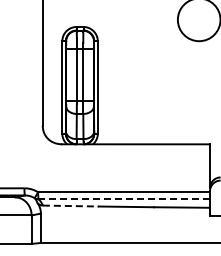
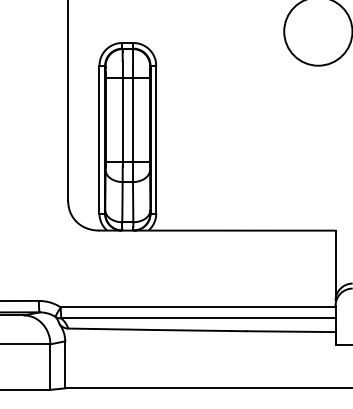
line: (124, 199) -> (198, 318), dashed -> solid
line: (70, 206) -> (112, 330), dashed -> solid

